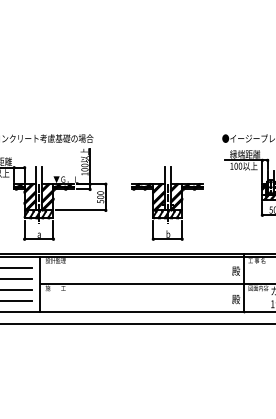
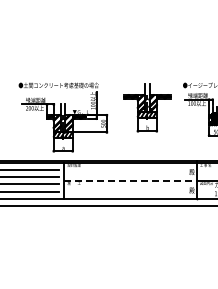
part: (167, 202) -> (147, 107), moved
line: (143, 284) -> (131, 180), solid -> dashed

